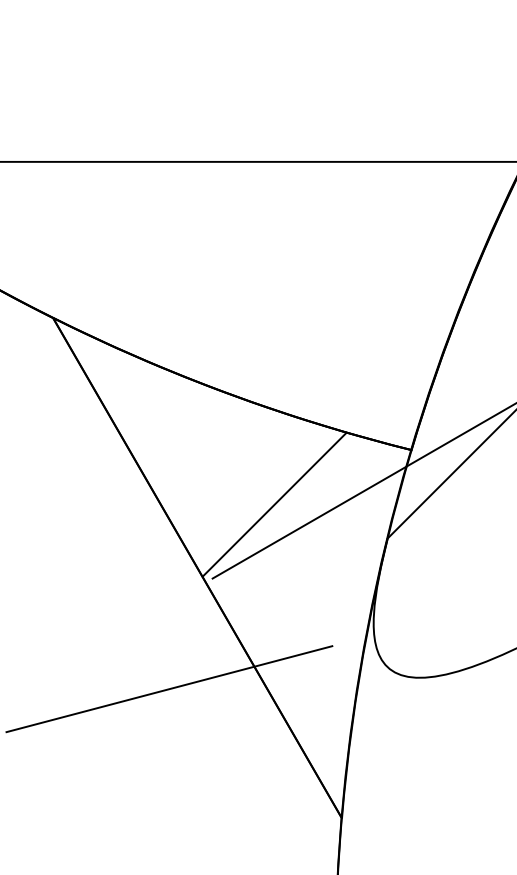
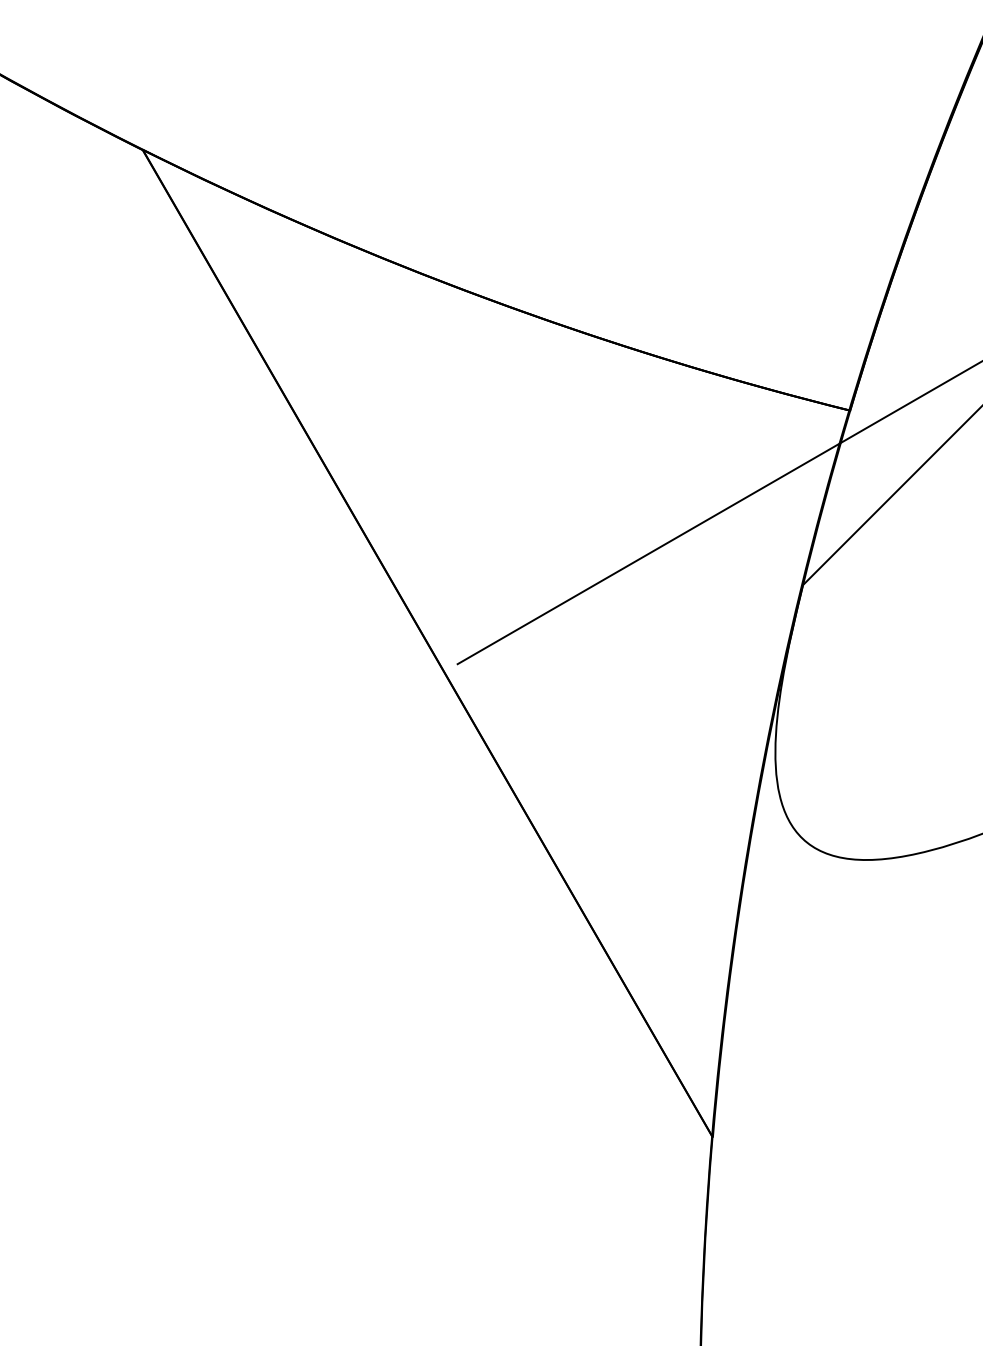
line: (274, 504) -> (579, 518), removed
line: (169, 689) -> (372, 883), removed

